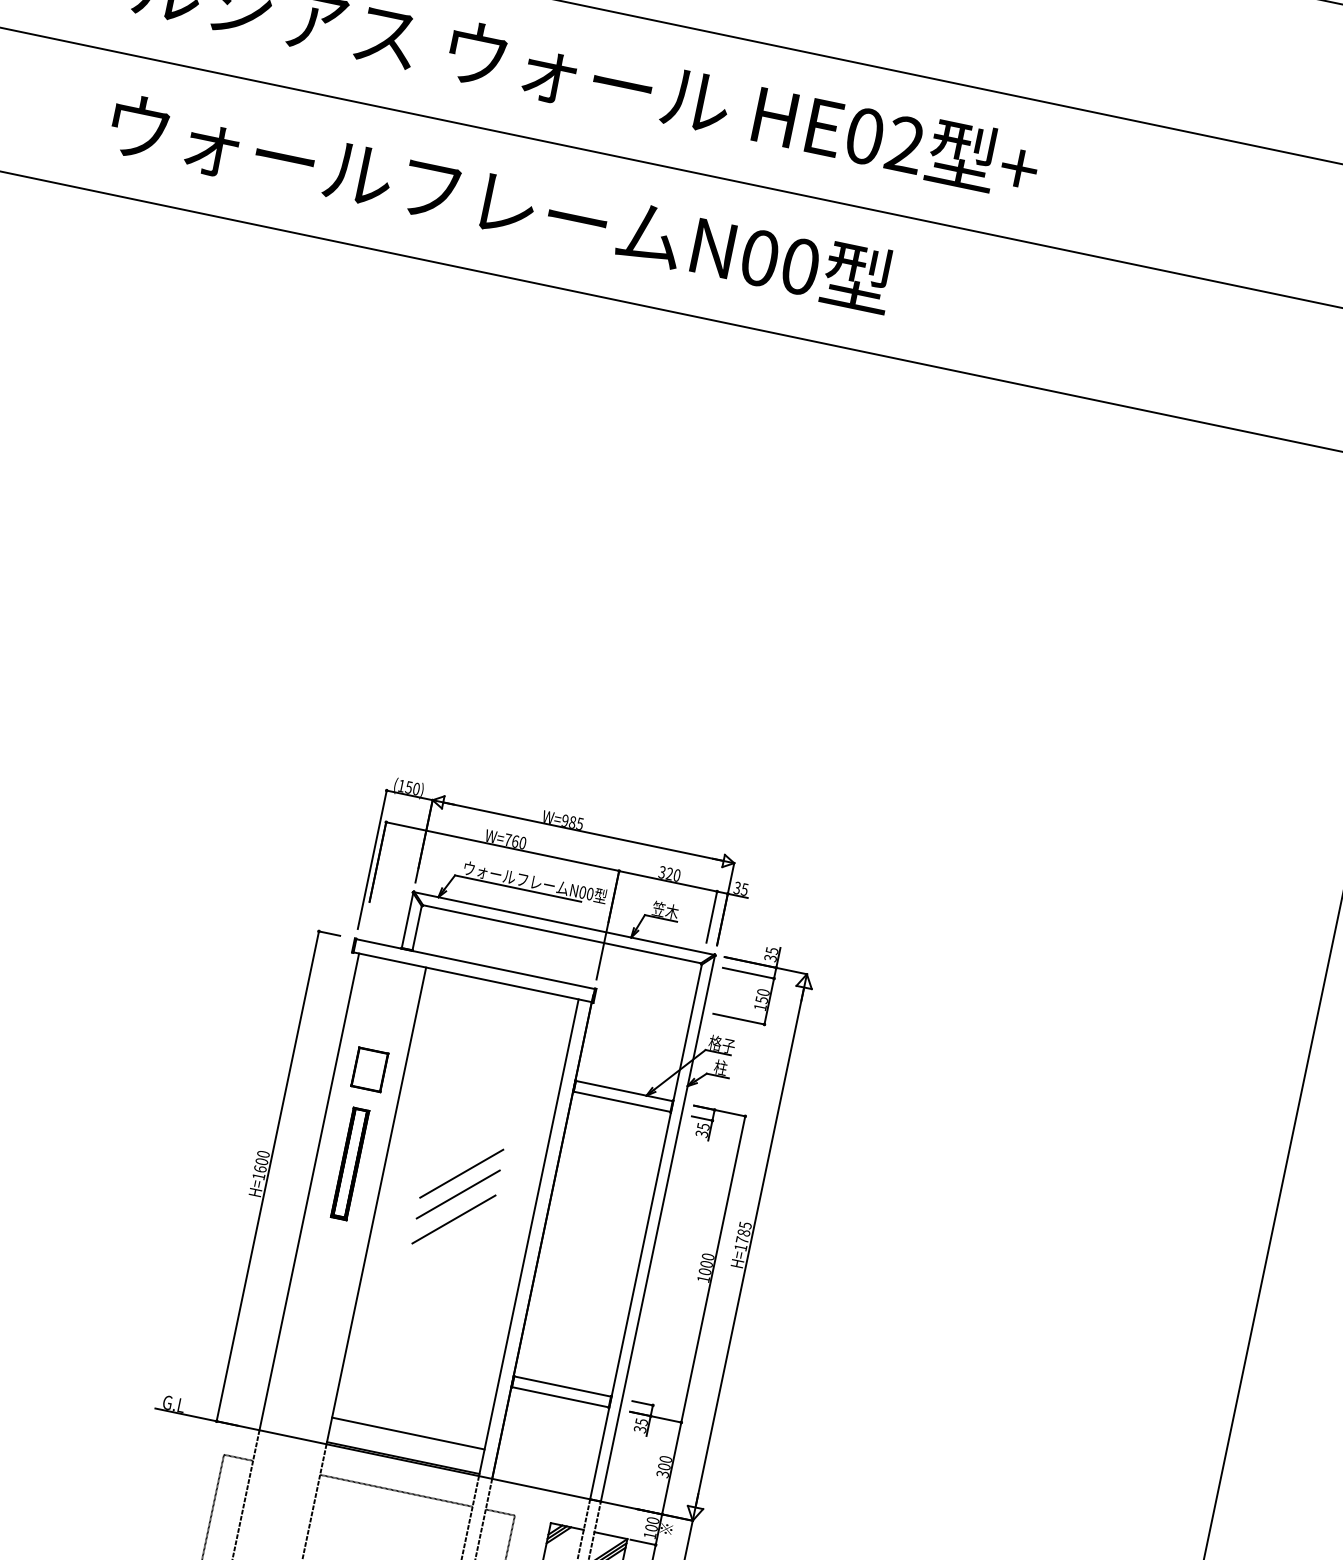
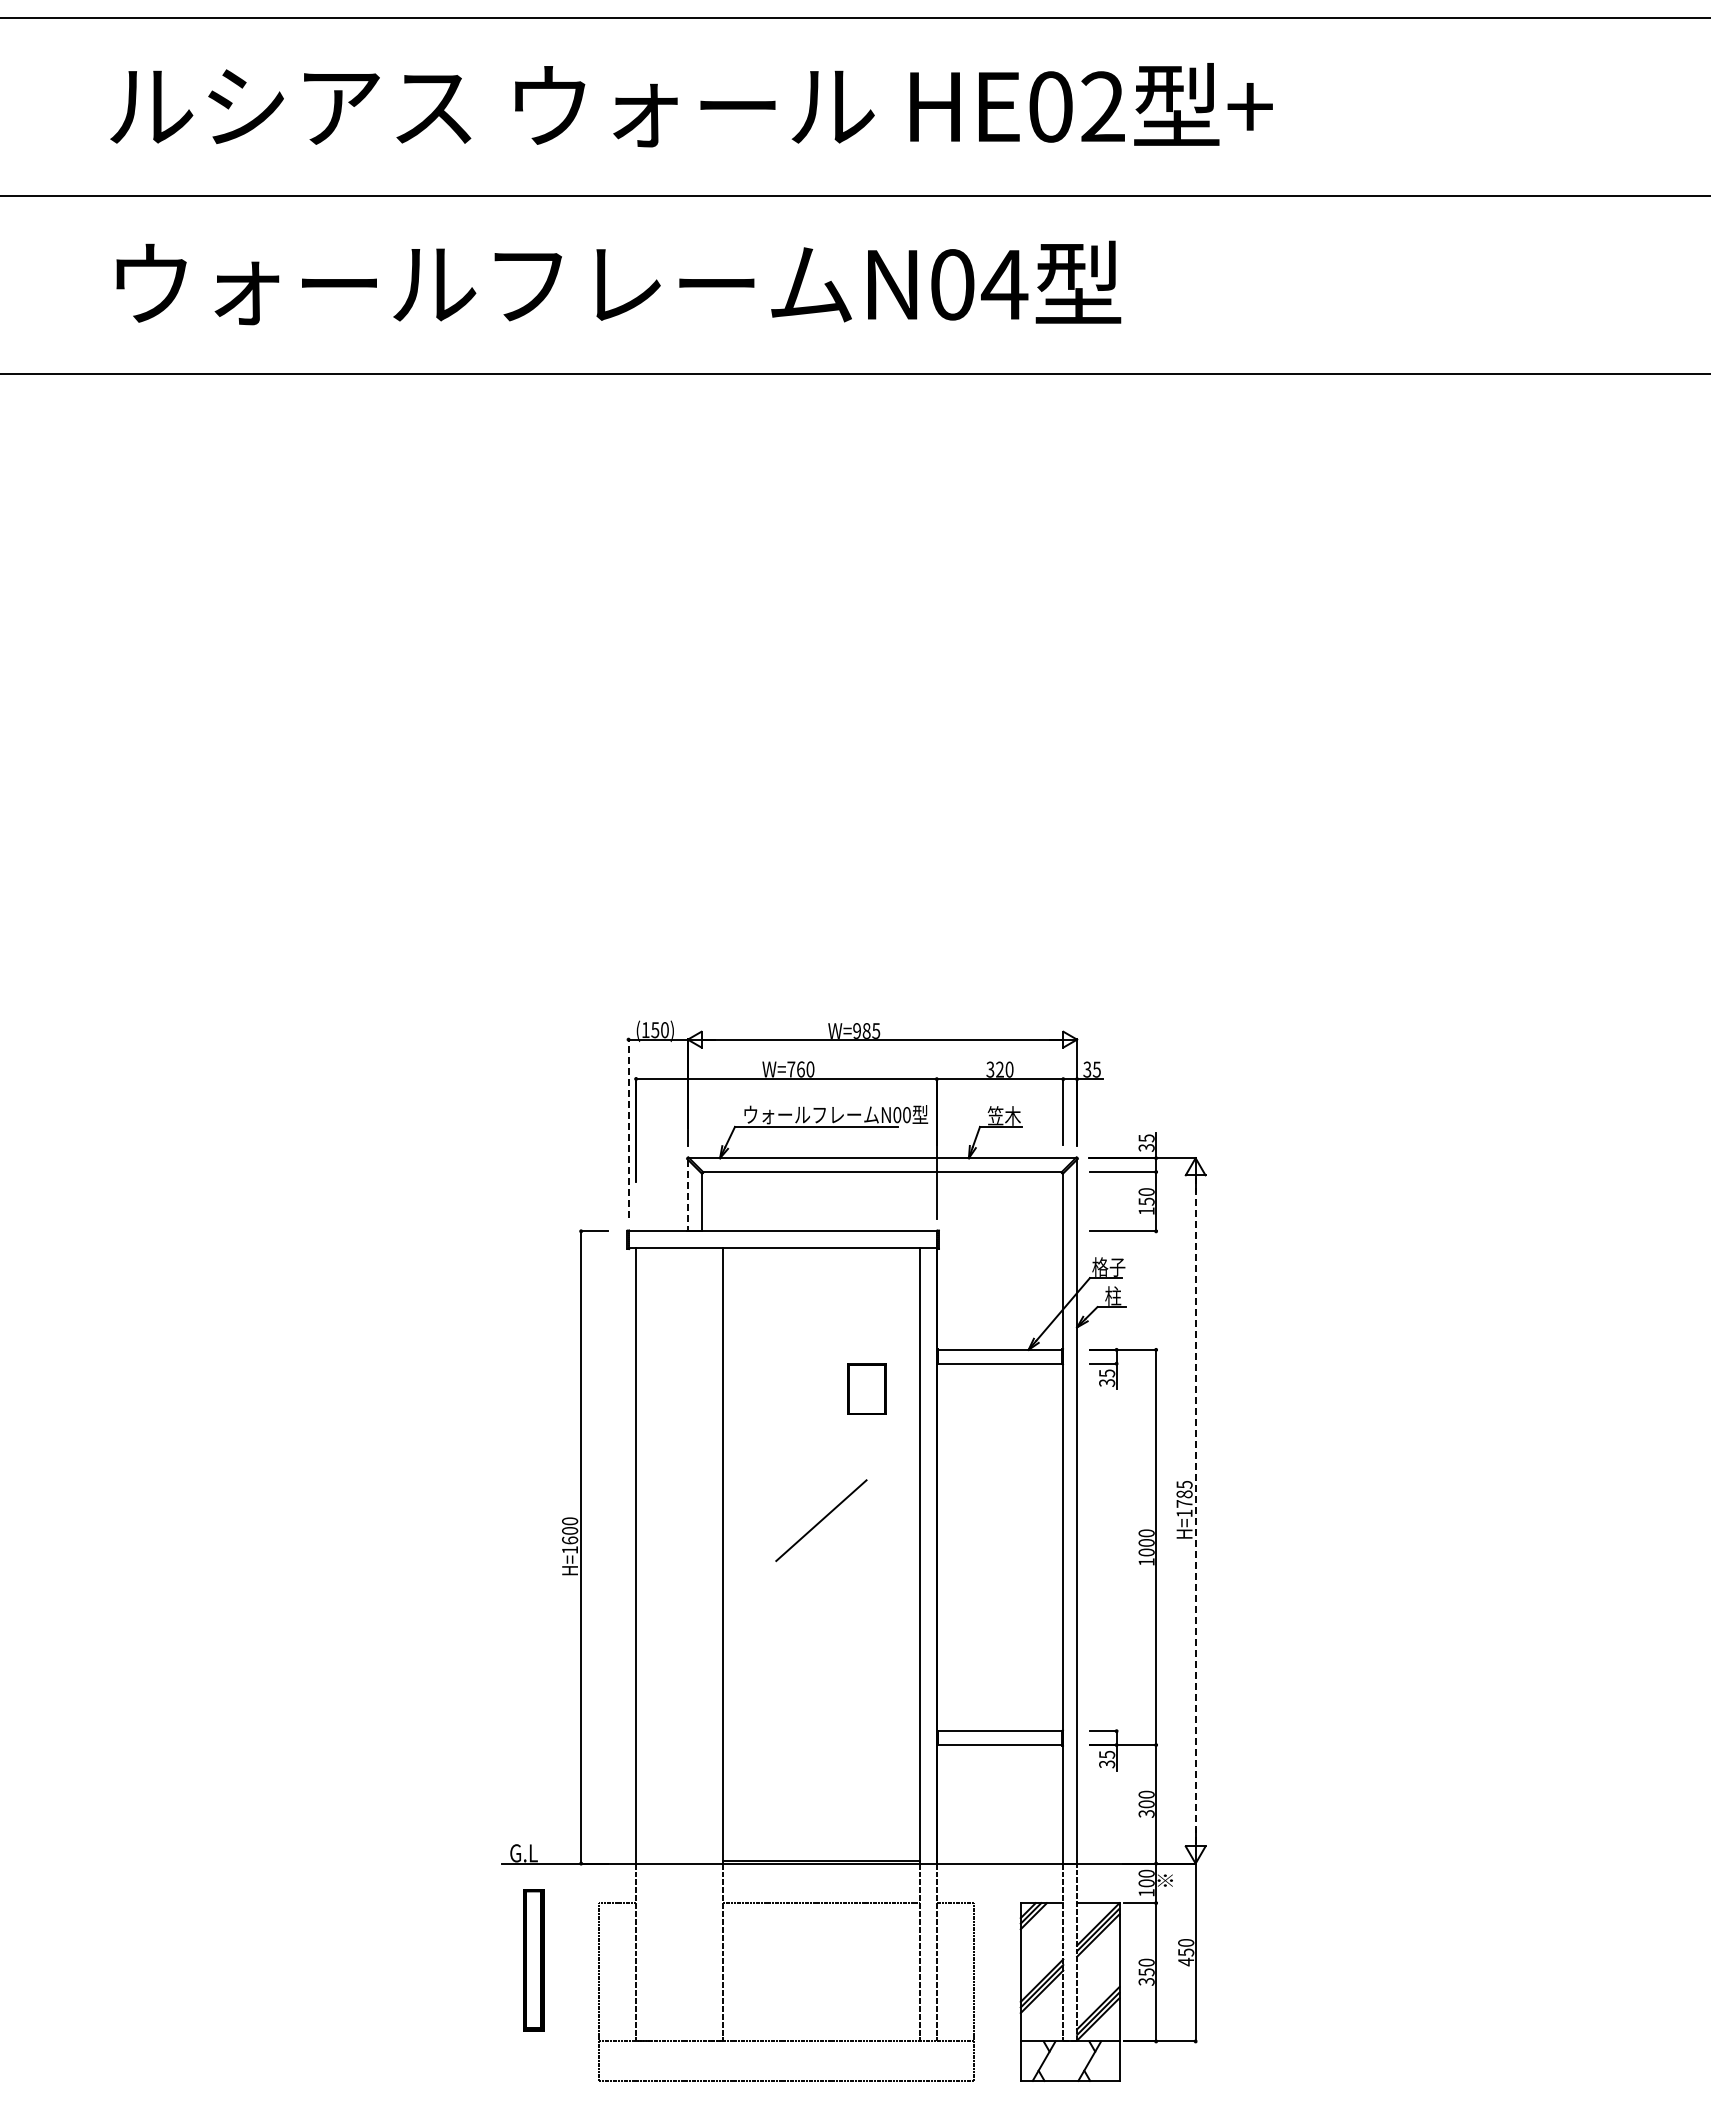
text: (800, 266) -> (1004, 284), N00 -> N04
line: (372, 859) -> (628, 1128), solid -> dashed
line: (407, 920) -> (687, 1195), solid -> dashed
part: (369, 1069) -> (866, 1388), moved
part: (349, 1163) -> (533, 1960), moved
line: (461, 1173) -> (820, 1493), removed
line: (453, 1219) -> (822, 1552), removed
line: (749, 1247) -> (1195, 1510), solid -> dashed
line: (408, 1433) -> (821, 1829), removed

